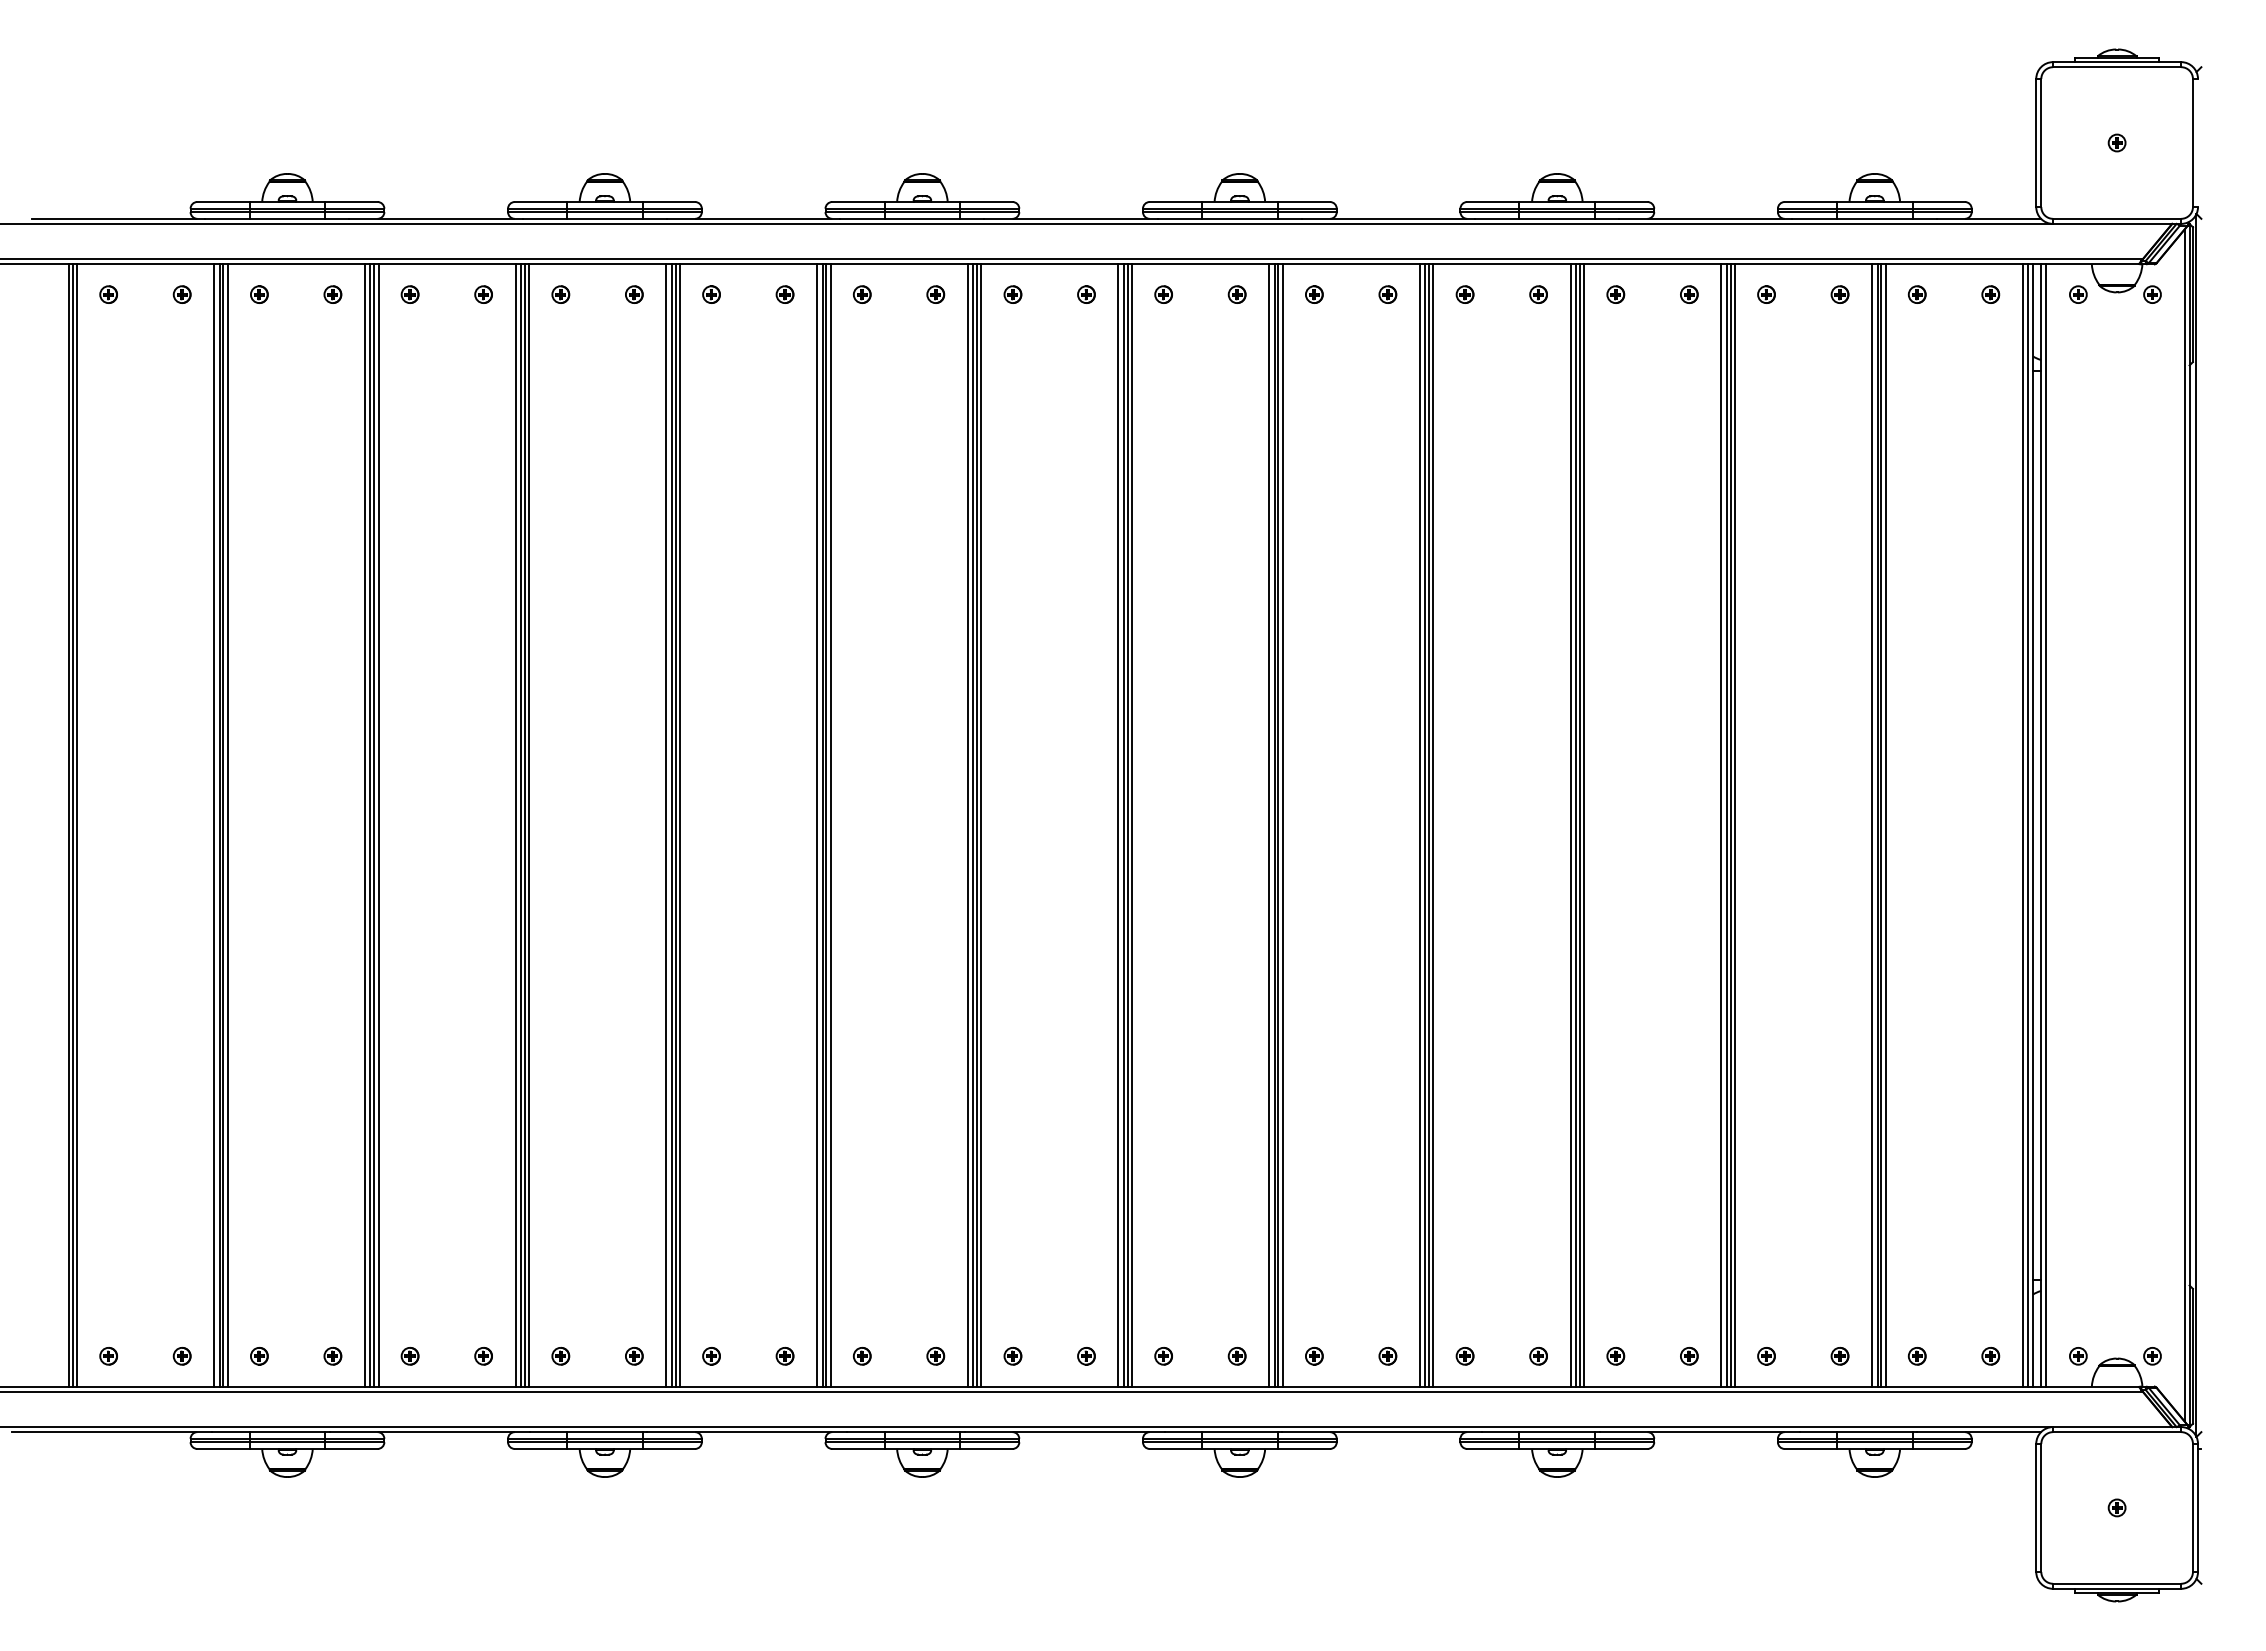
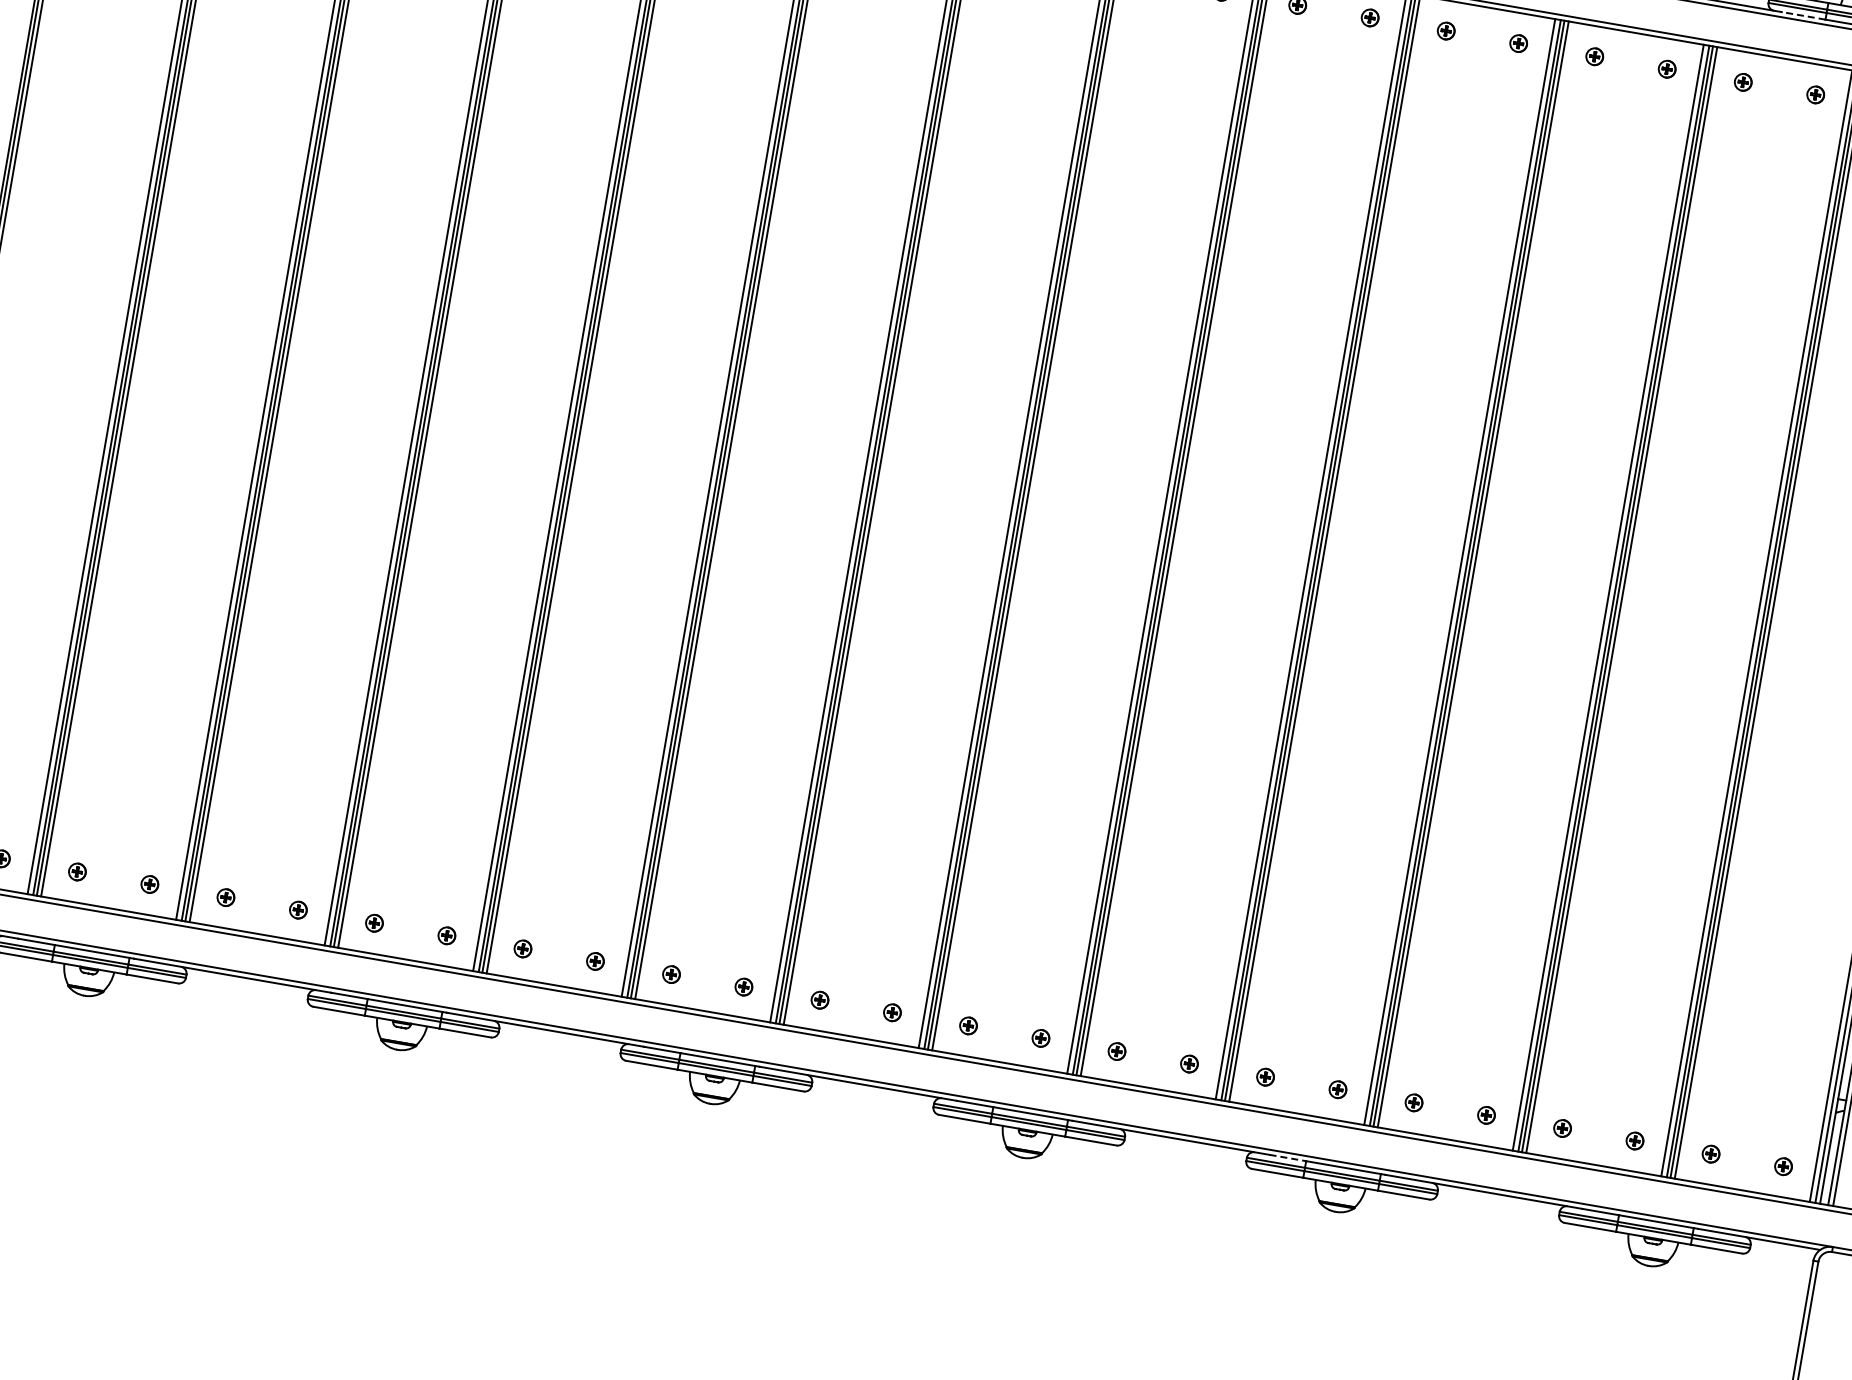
line: (1814, 218) -> (1803, 15), solid -> dashed
line: (1500, 1432) -> (1287, 1158), solid -> dashed

